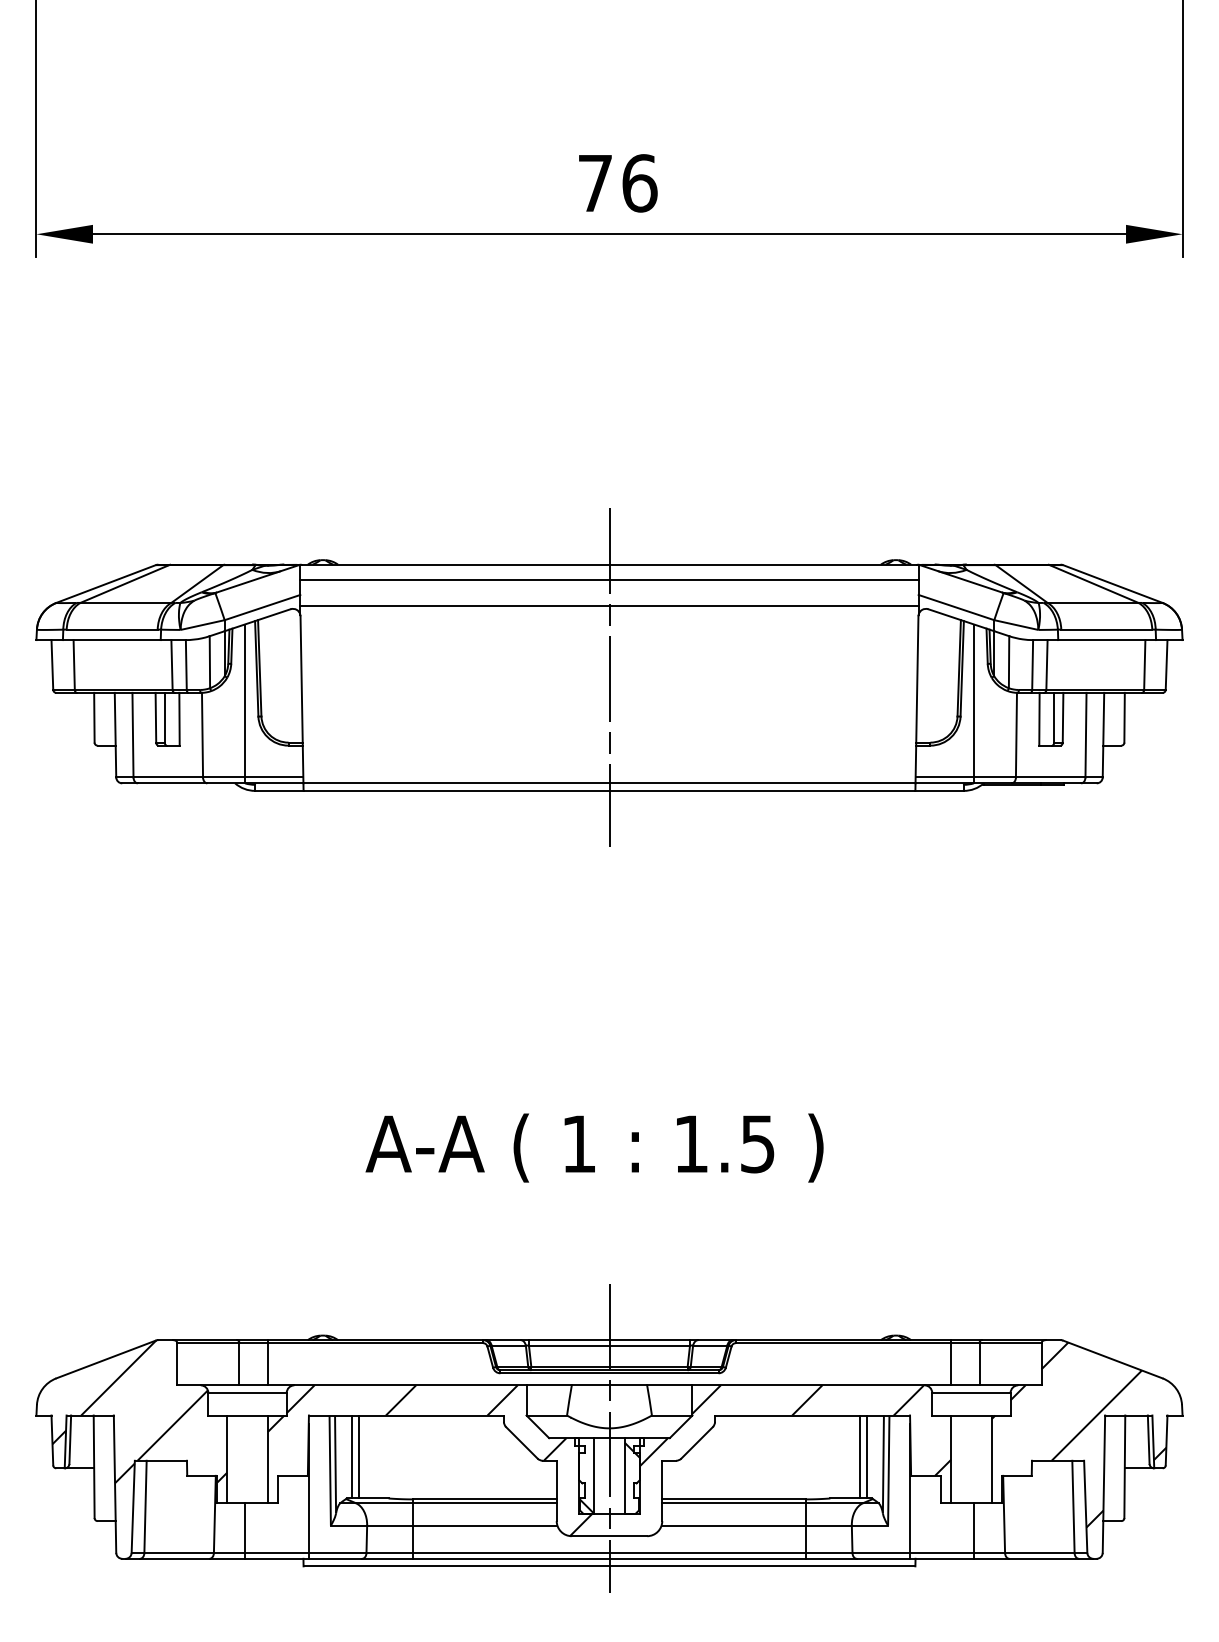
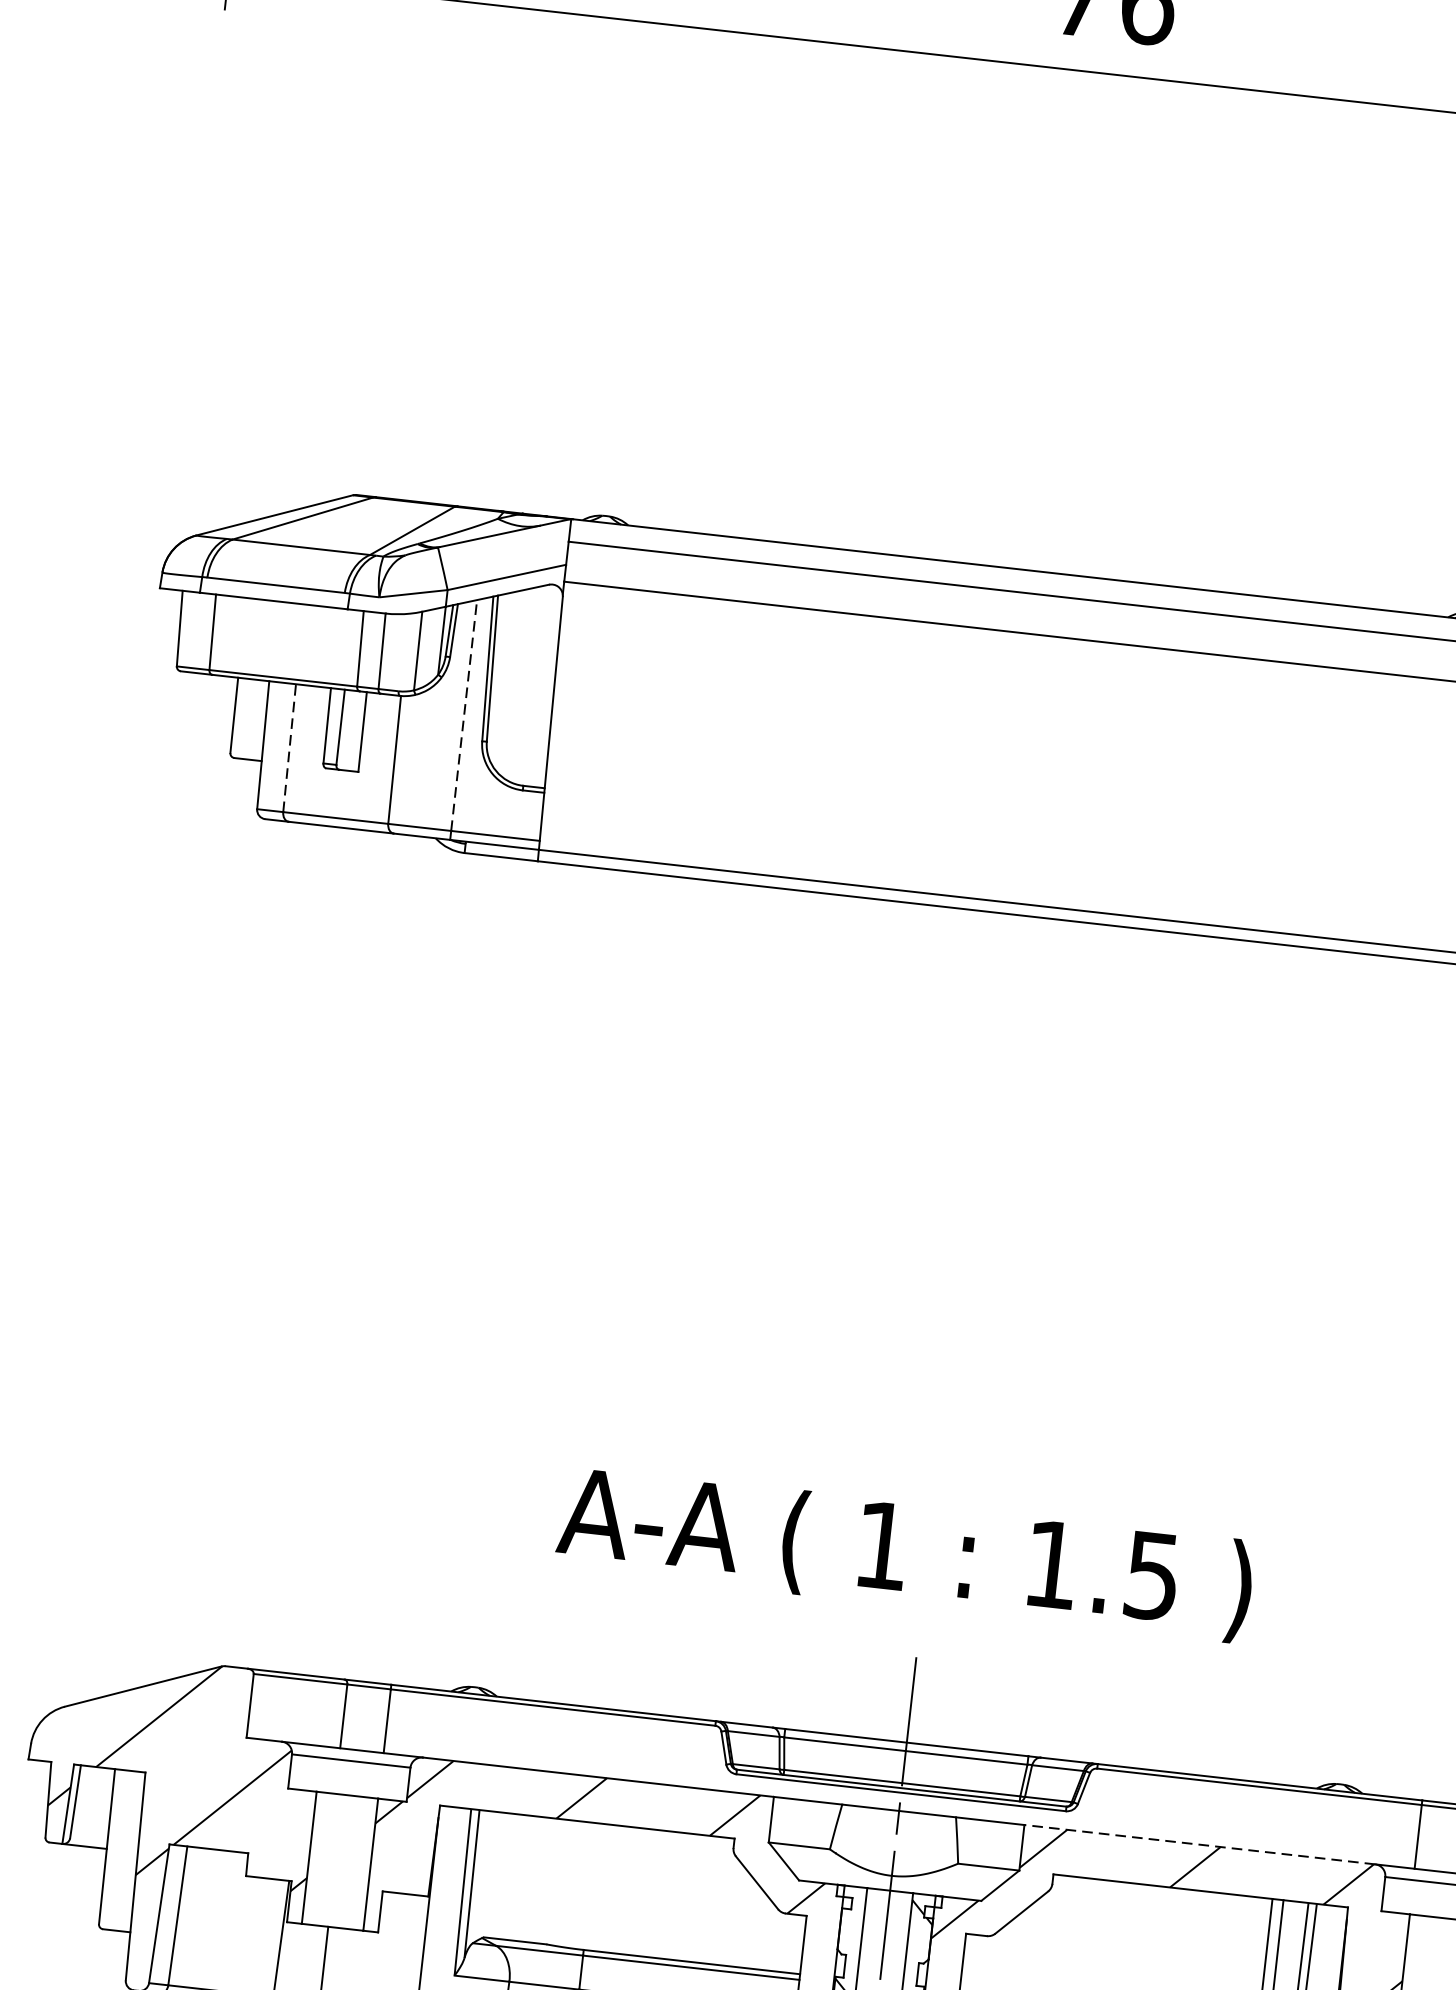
line: (609, 677) -> (1019, 741), removed
line: (244, 700) -> (463, 714), solid -> dashed
line: (132, 734) -> (289, 747), solid -> dashed
text: (594, 1147) -> (905, 1553), moved
line: (808, 1385) -> (1199, 1844), solid -> dashed
line: (351, 1456) -> (497, 1874), removed
line: (358, 1456) -> (508, 1875), removed

